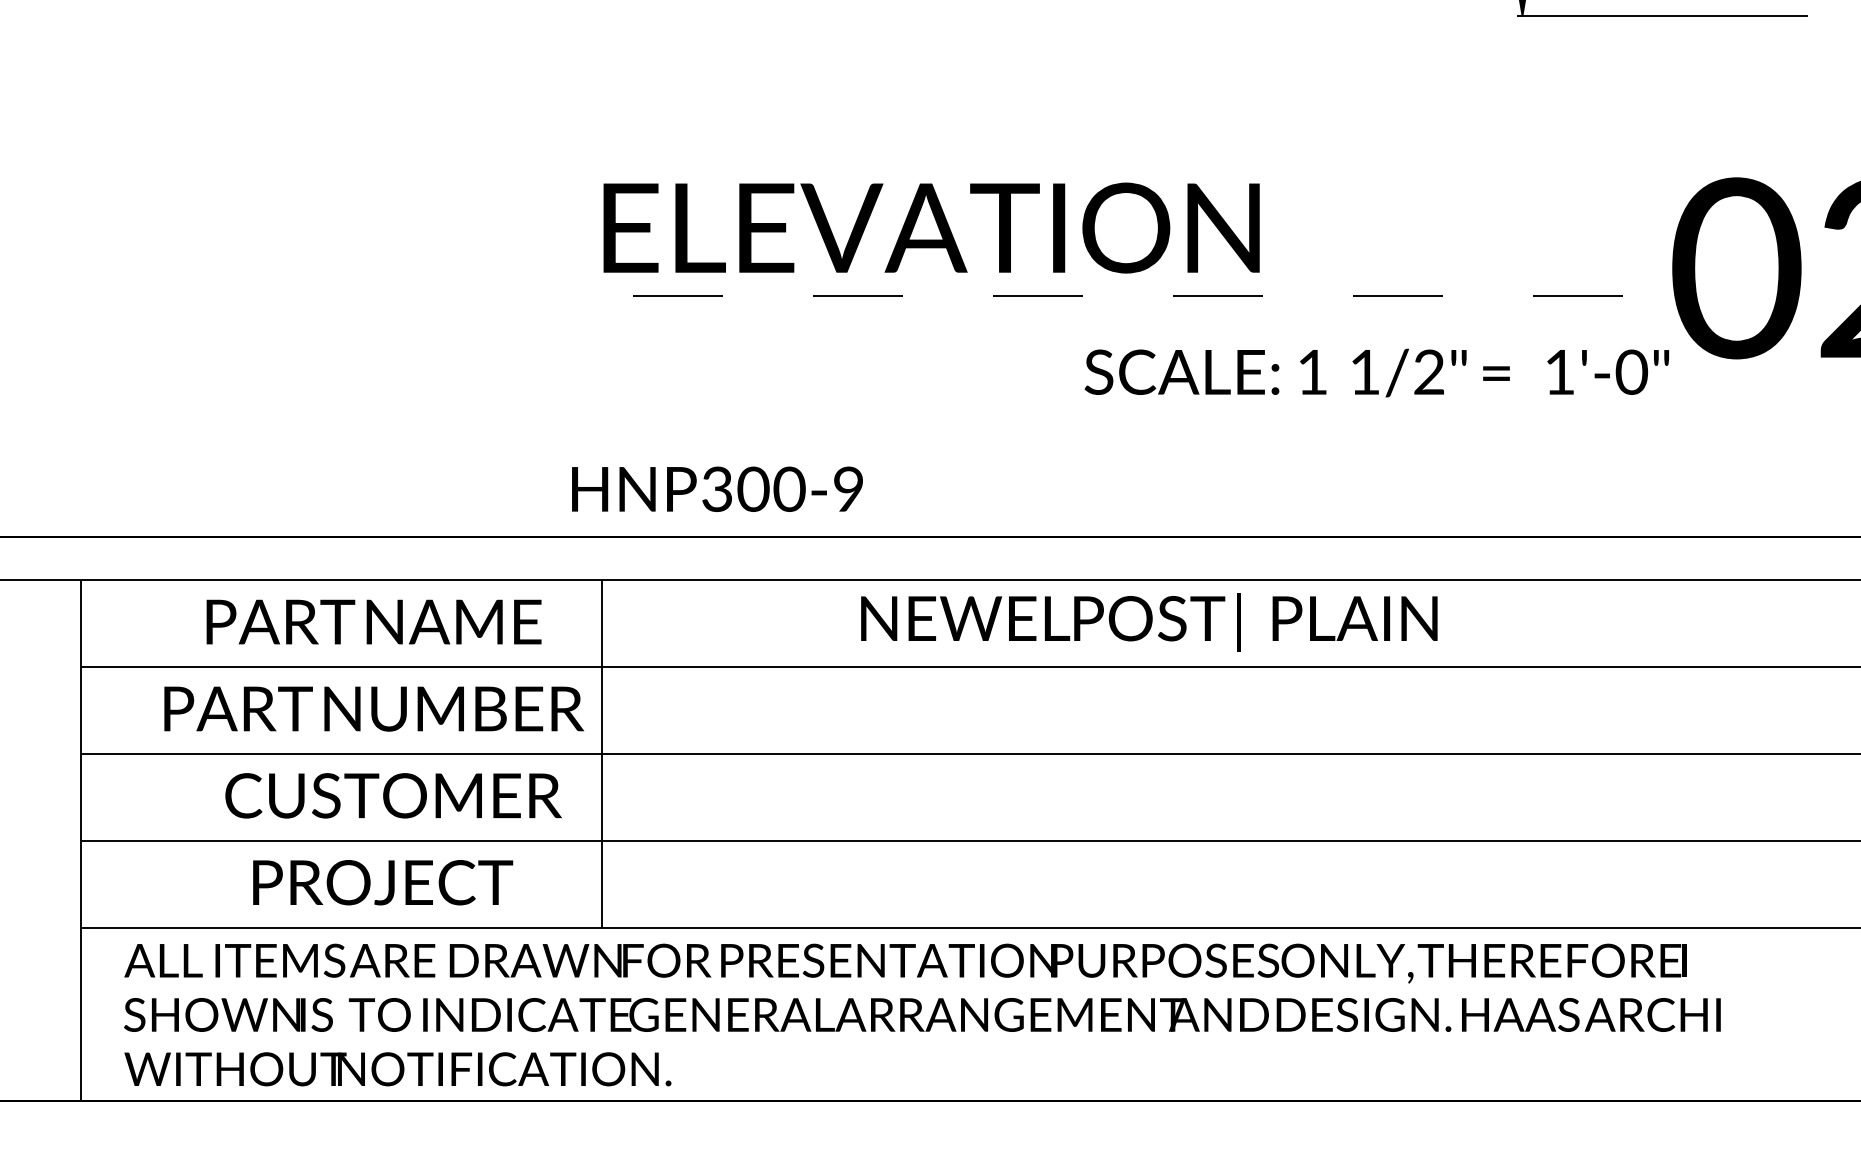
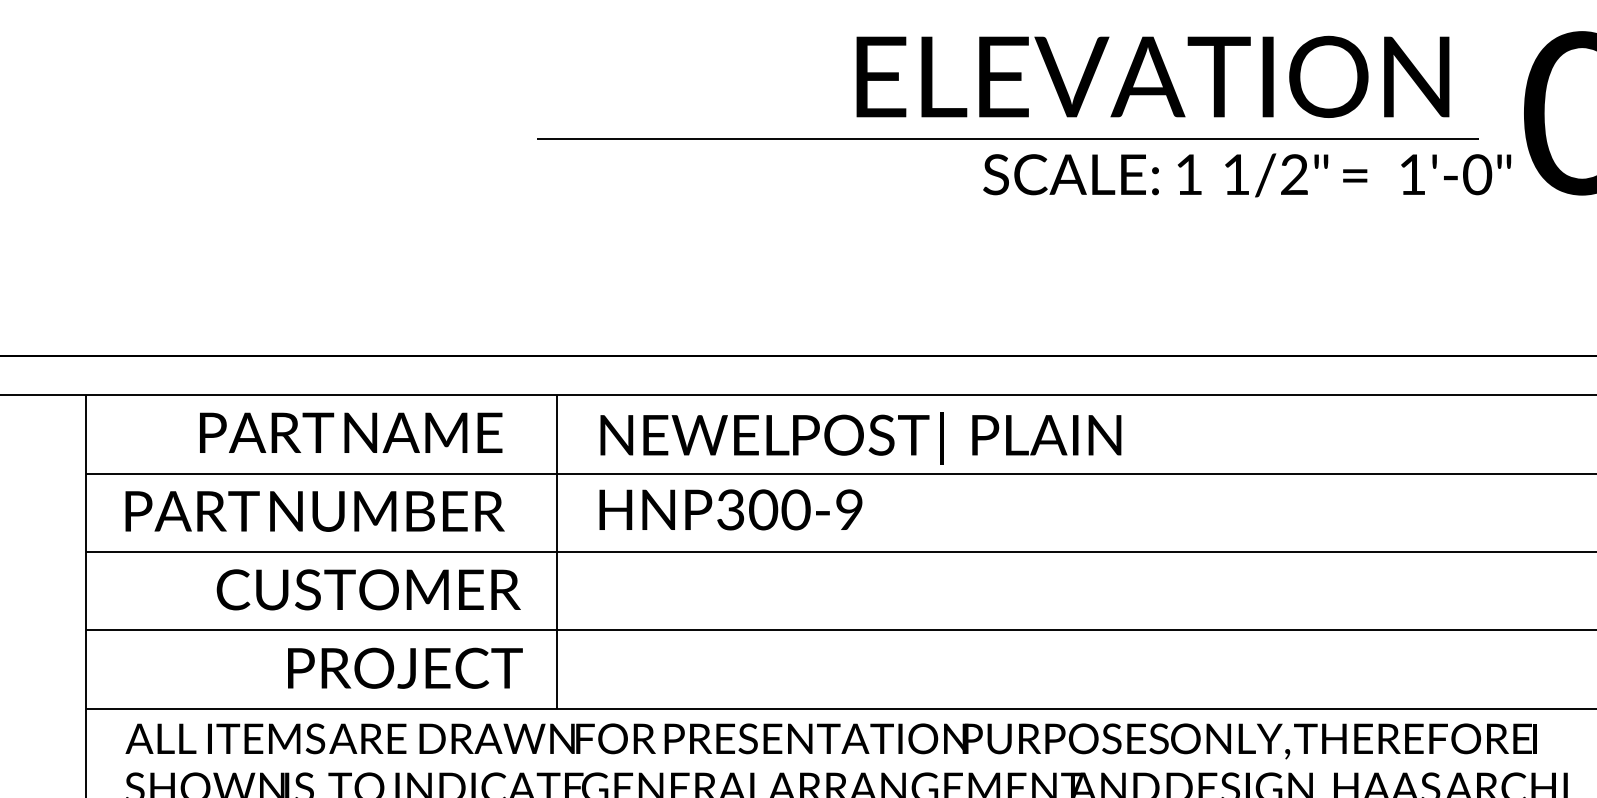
text: (931, 227) -> (1152, 76), moved
line: (1101, 296) -> (1008, 138), dashed -> solid
text: (1376, 372) -> (1246, 174), moved
text: (717, 488) -> (730, 509), moved
text: (1149, 622) -> (861, 438), moved
text: (373, 708) -> (314, 510), moved
text: (383, 882) -> (405, 668), moved

